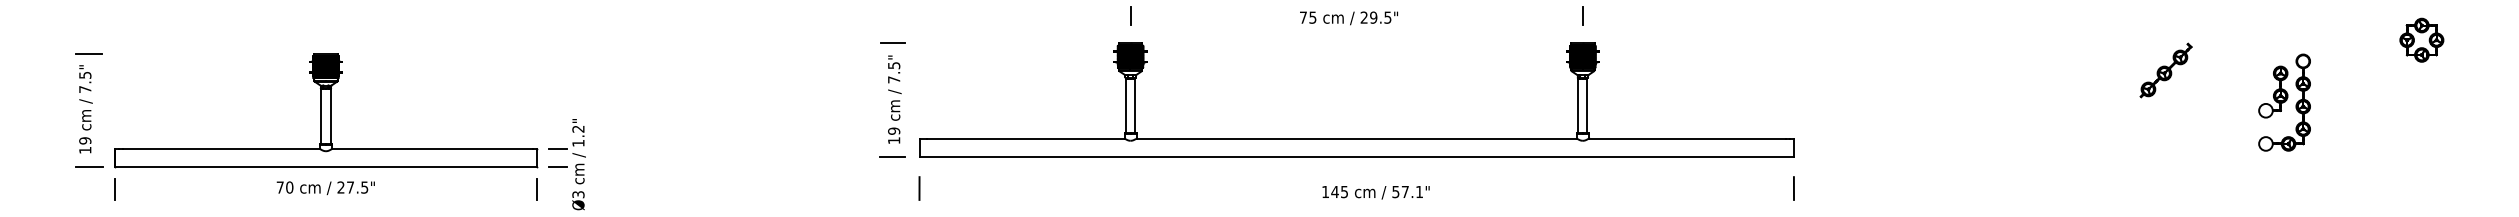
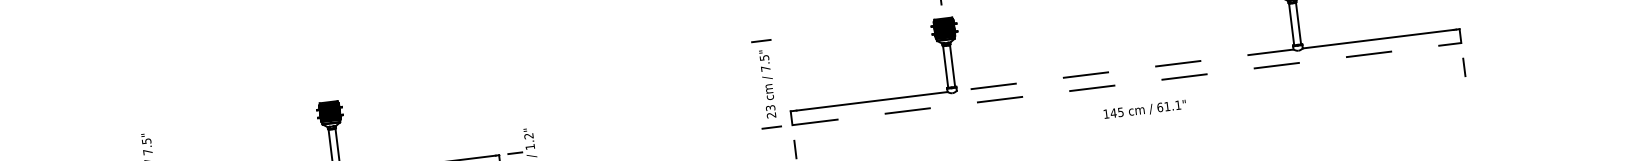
line: (88, 53) -> (147, 124), removed
text: (894, 135) -> (771, 111), 19 -> 23
line: (1356, 138) -> (1124, 70), solid -> dashed
line: (1357, 156) -> (1127, 83), solid -> dashed
text: (1400, 191) -> (1163, 106), 57.1" -> 61.1"

